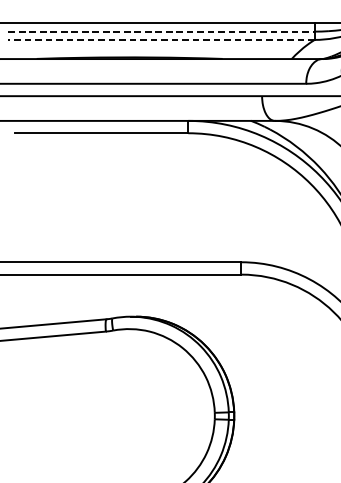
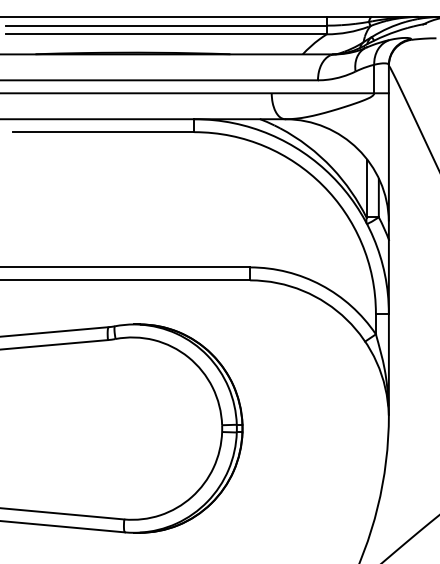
line: (161, 31) -> (166, 25), dashed -> solid
line: (161, 40) -> (166, 34), dashed -> solid

